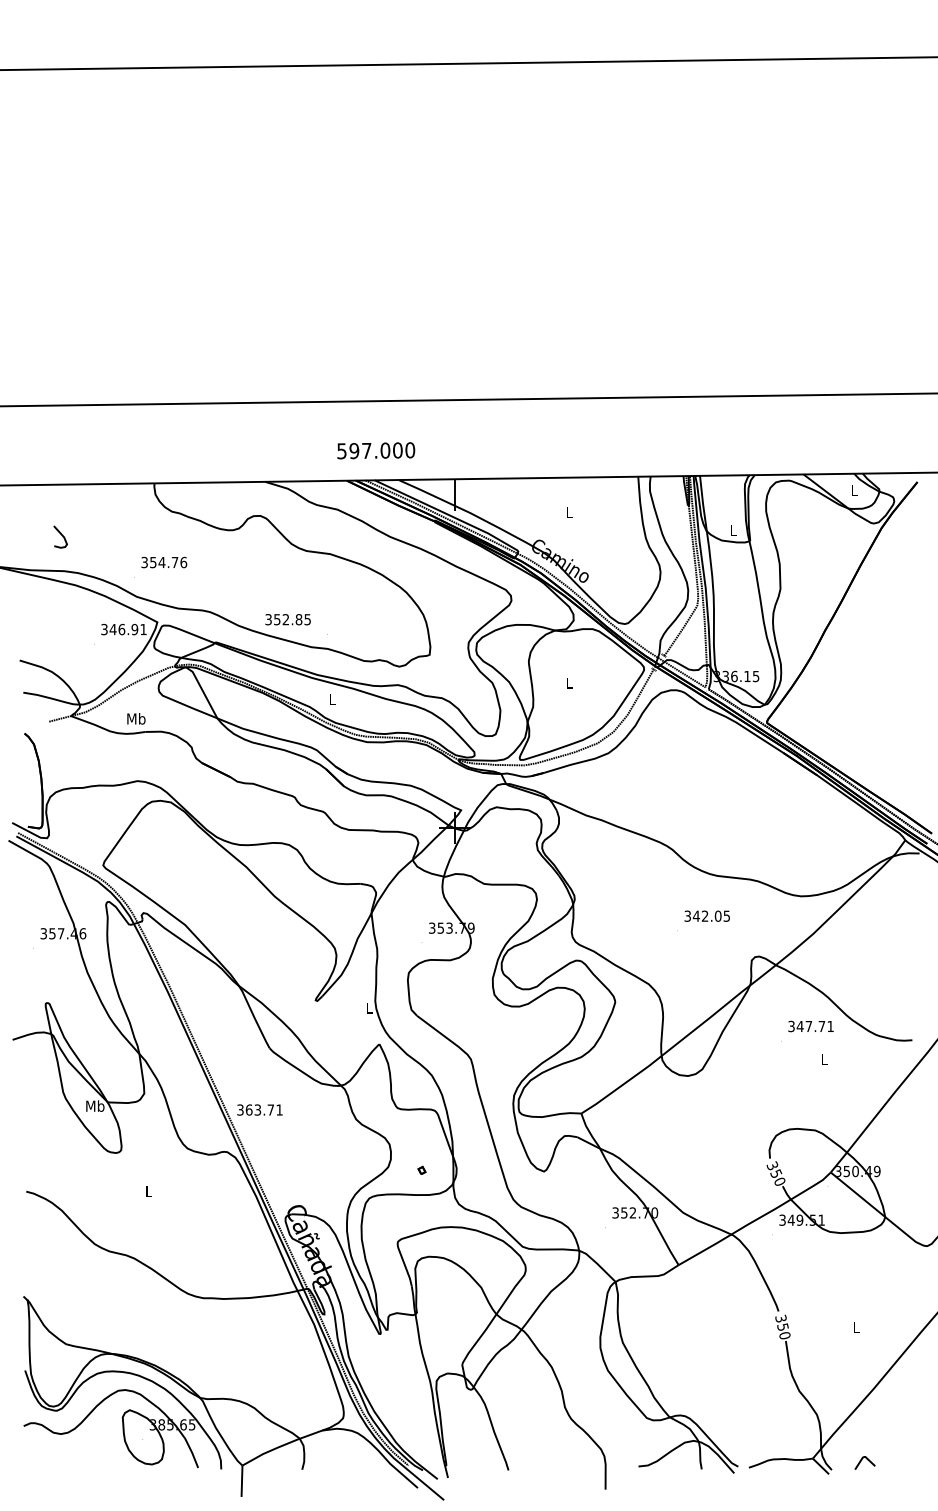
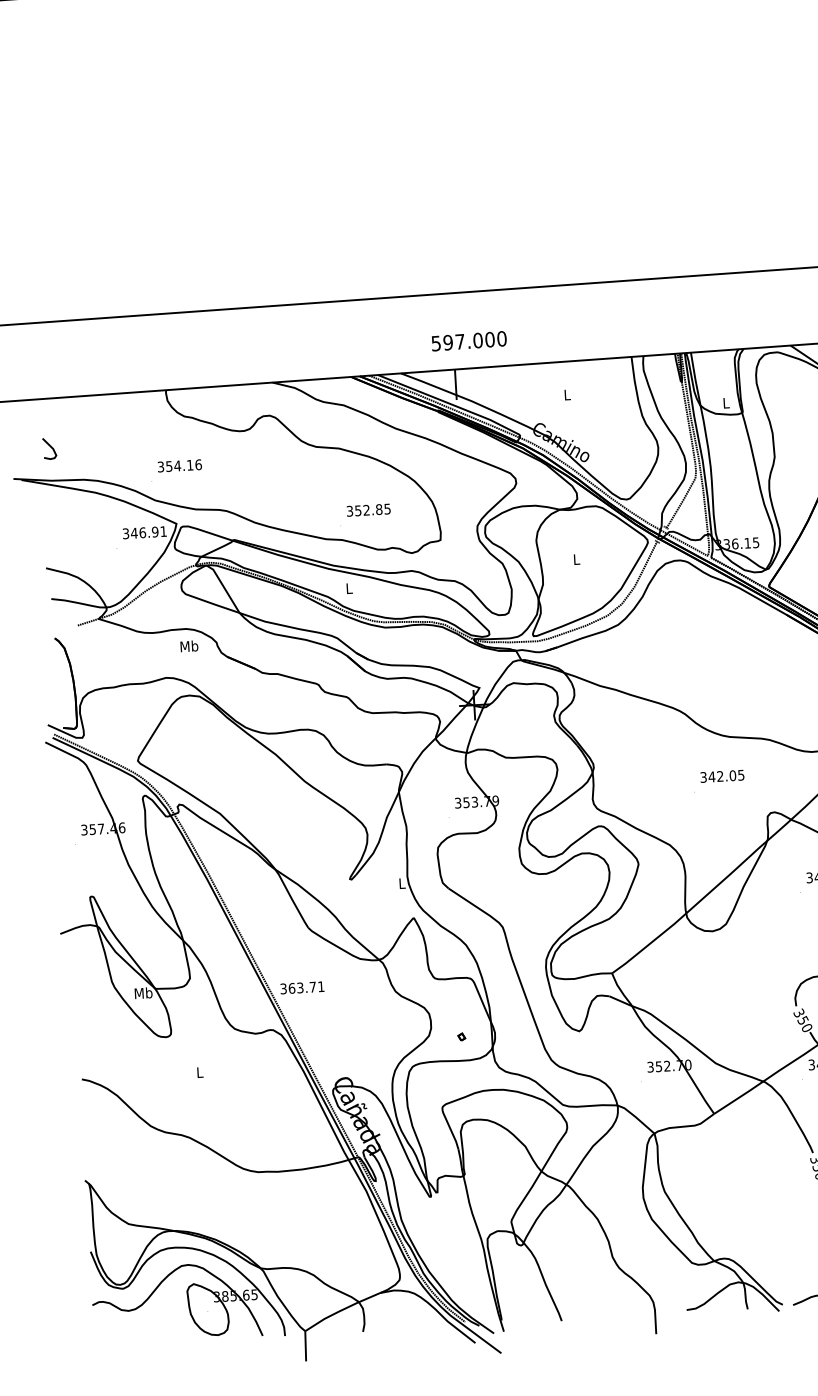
text: (376, 450) -> (469, 340), moved
curve: (61, 535) -> (50, 447), moved
text: (174, 562) -> (189, 465), 354.76 -> 354.16
text: (287, 619) -> (368, 510), moved
text: (136, 718) -> (189, 645), moved

